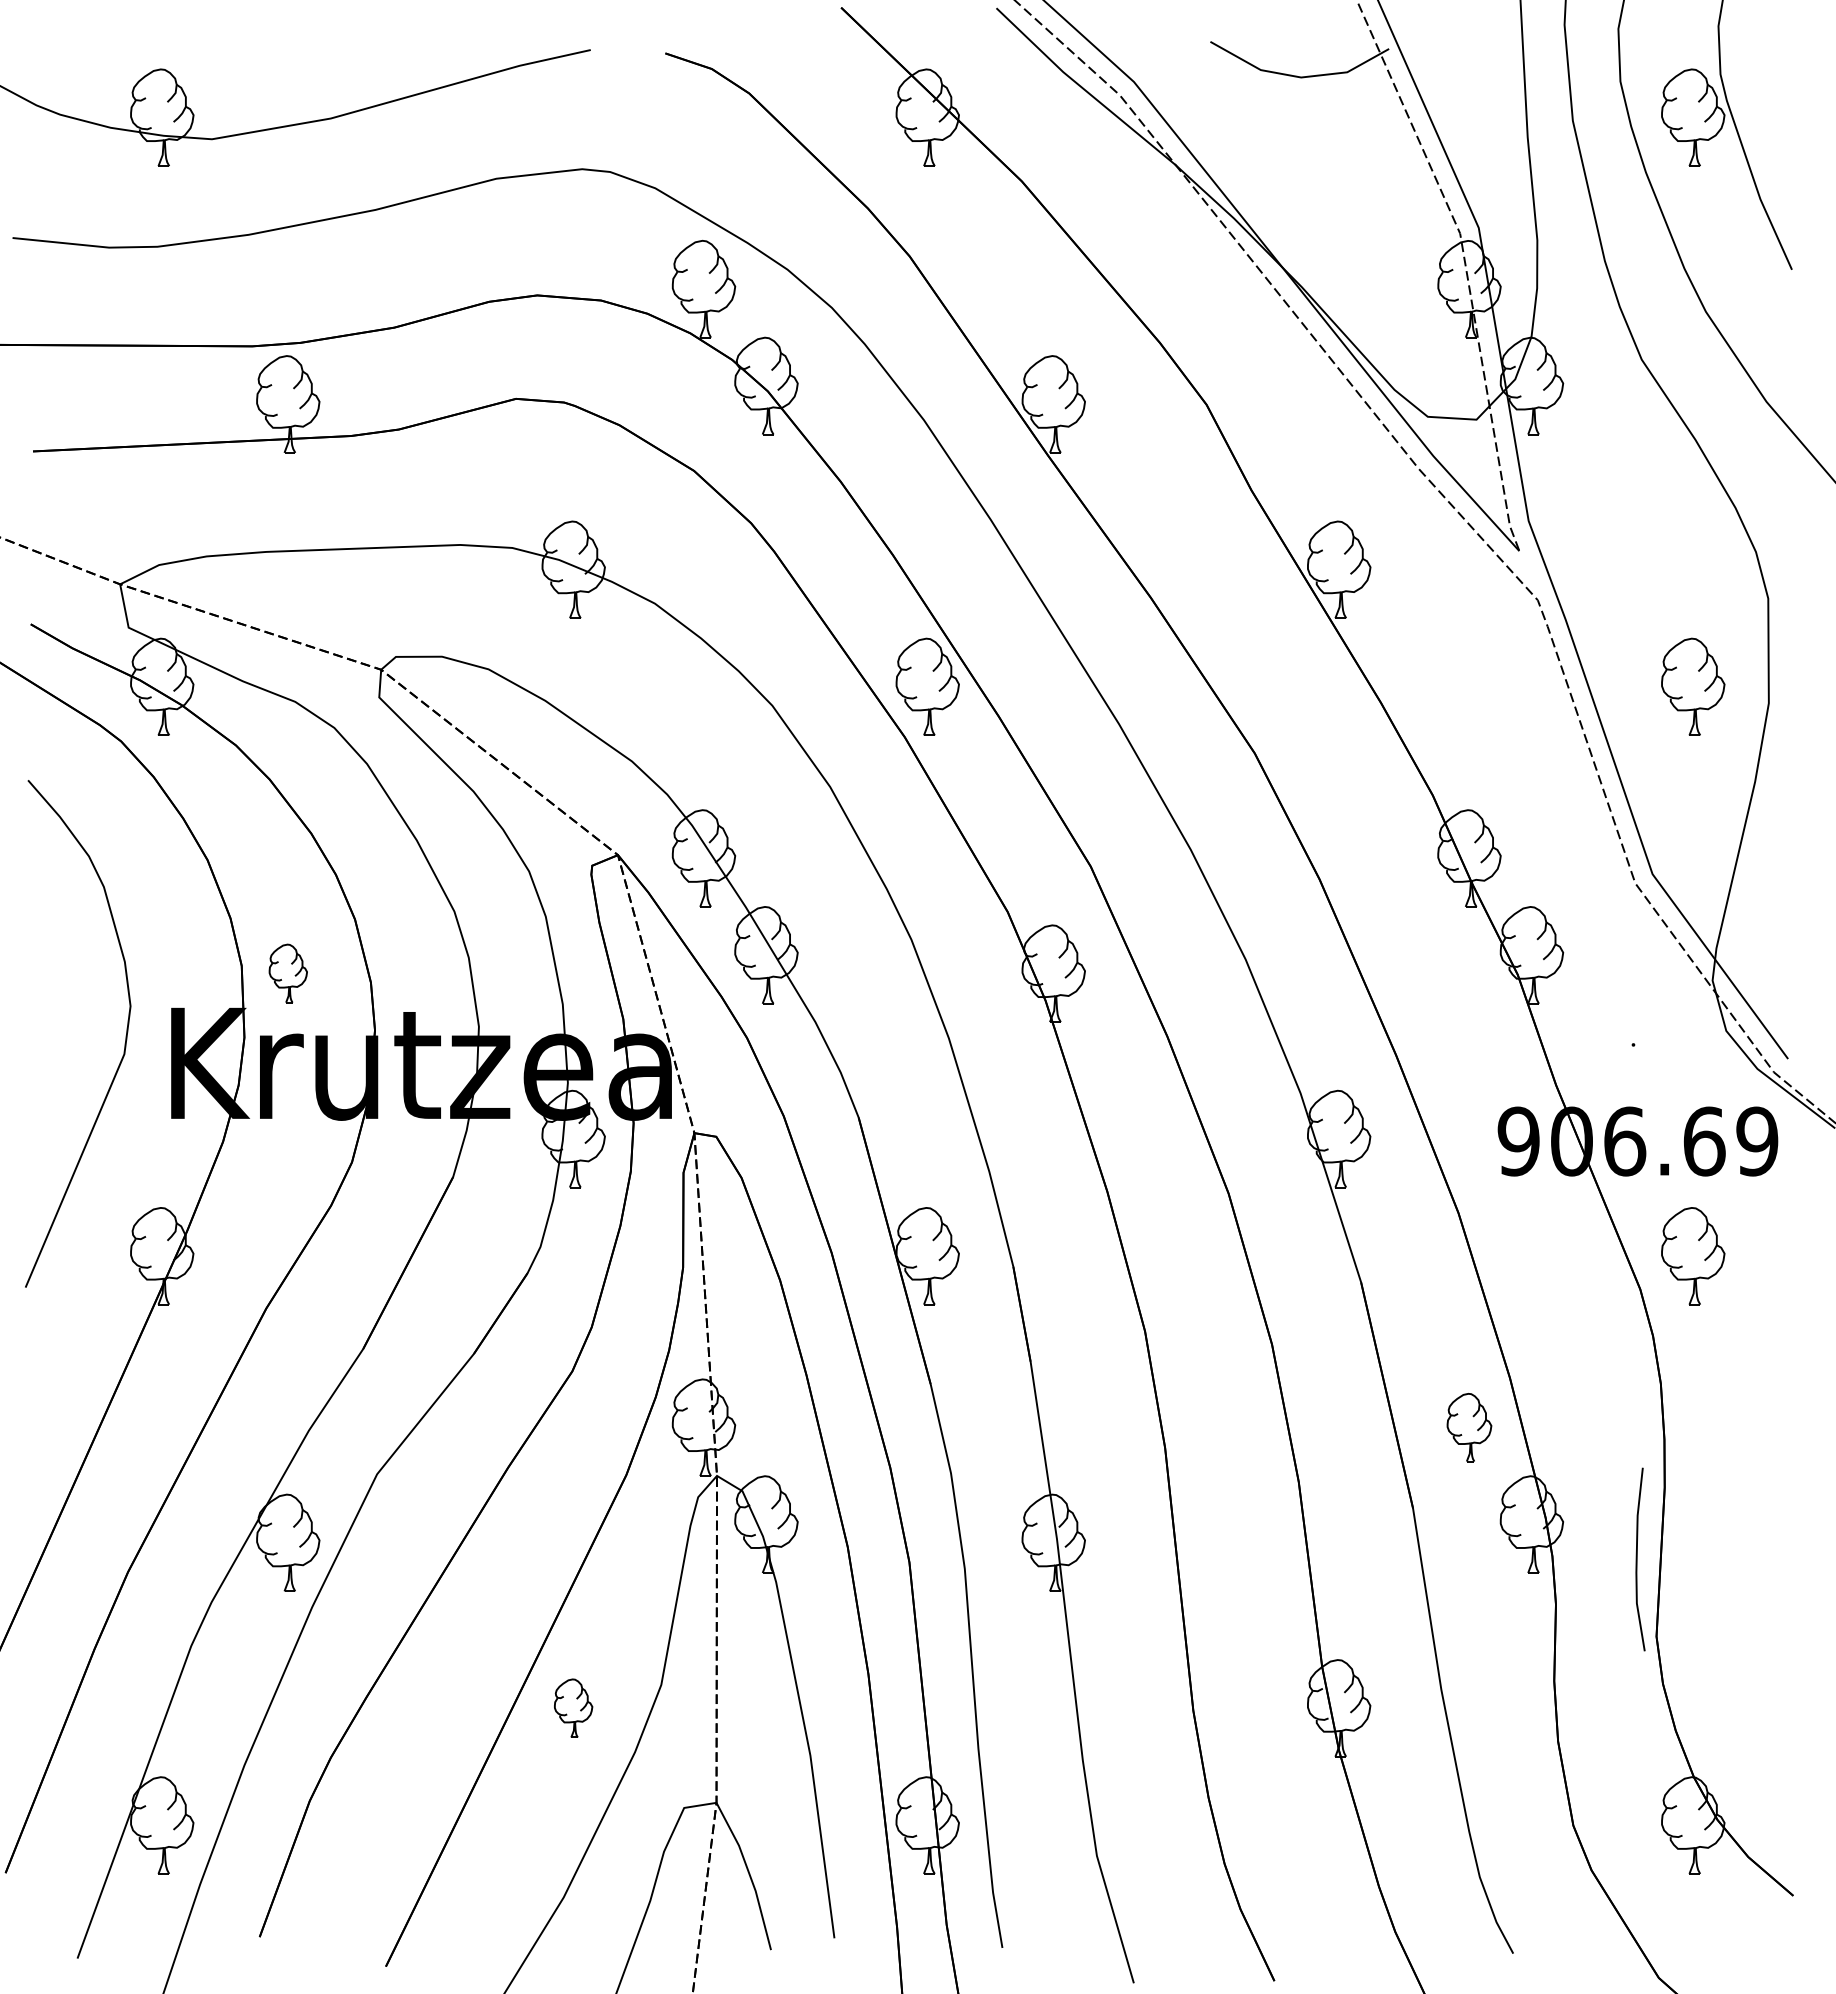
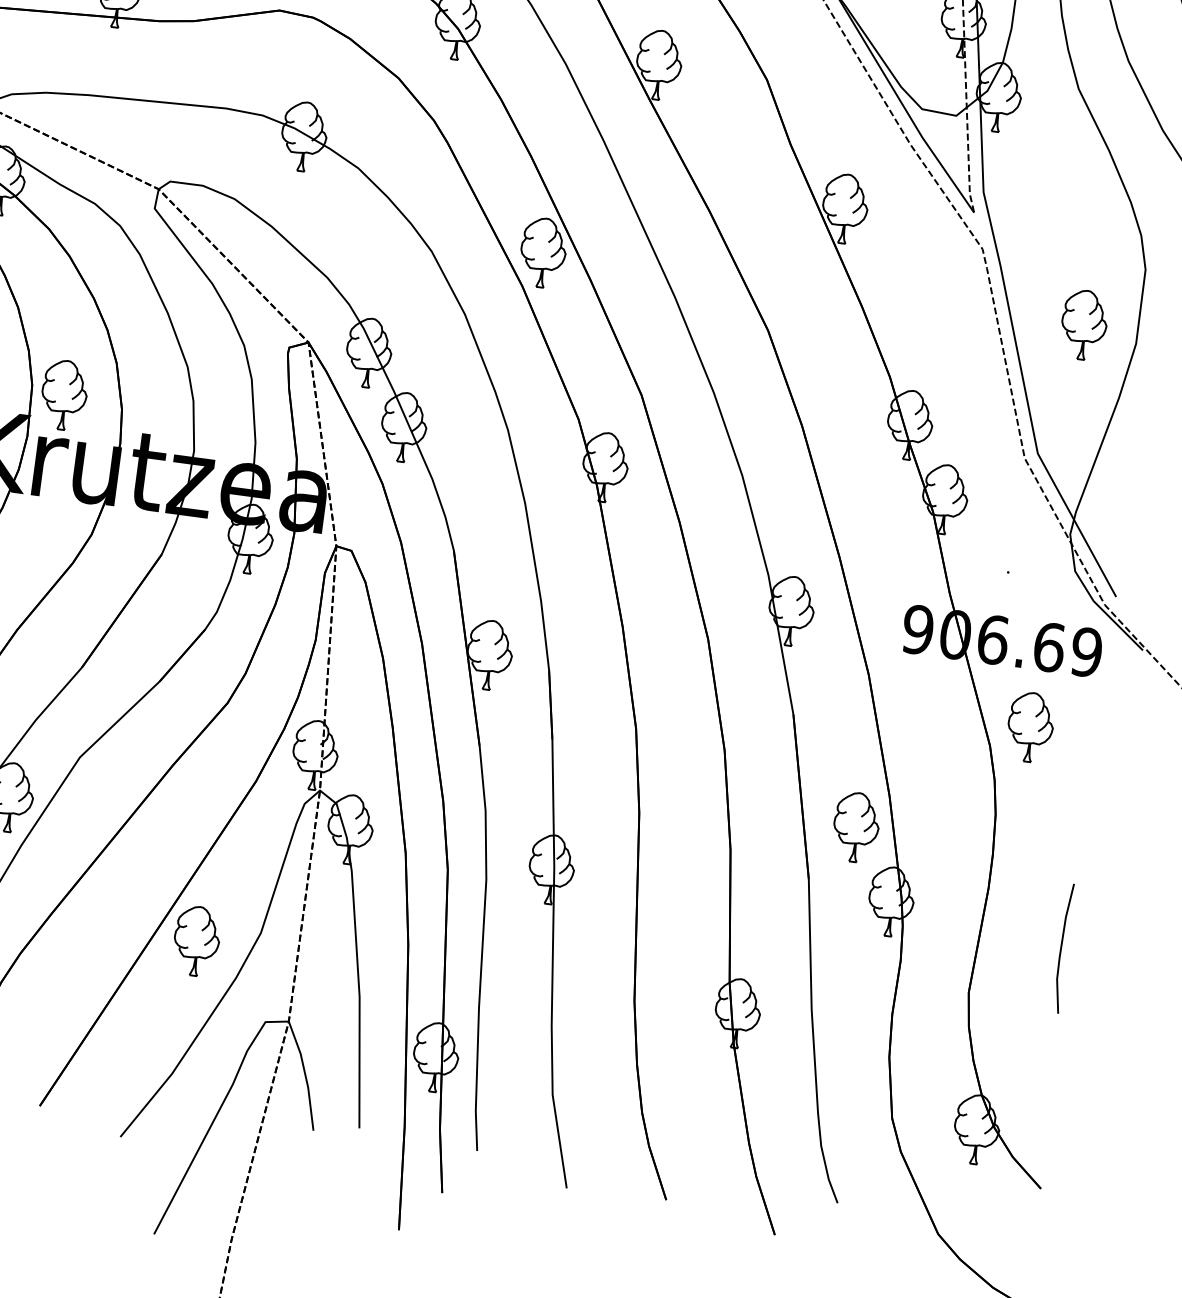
part: (288, 973) -> (64, 395), size x1.67
part: (1469, 1427) -> (856, 827), size x1.43
line: (1637, 1559) -> (1061, 948), moved
part: (573, 1708) -> (196, 941), size x1.67

